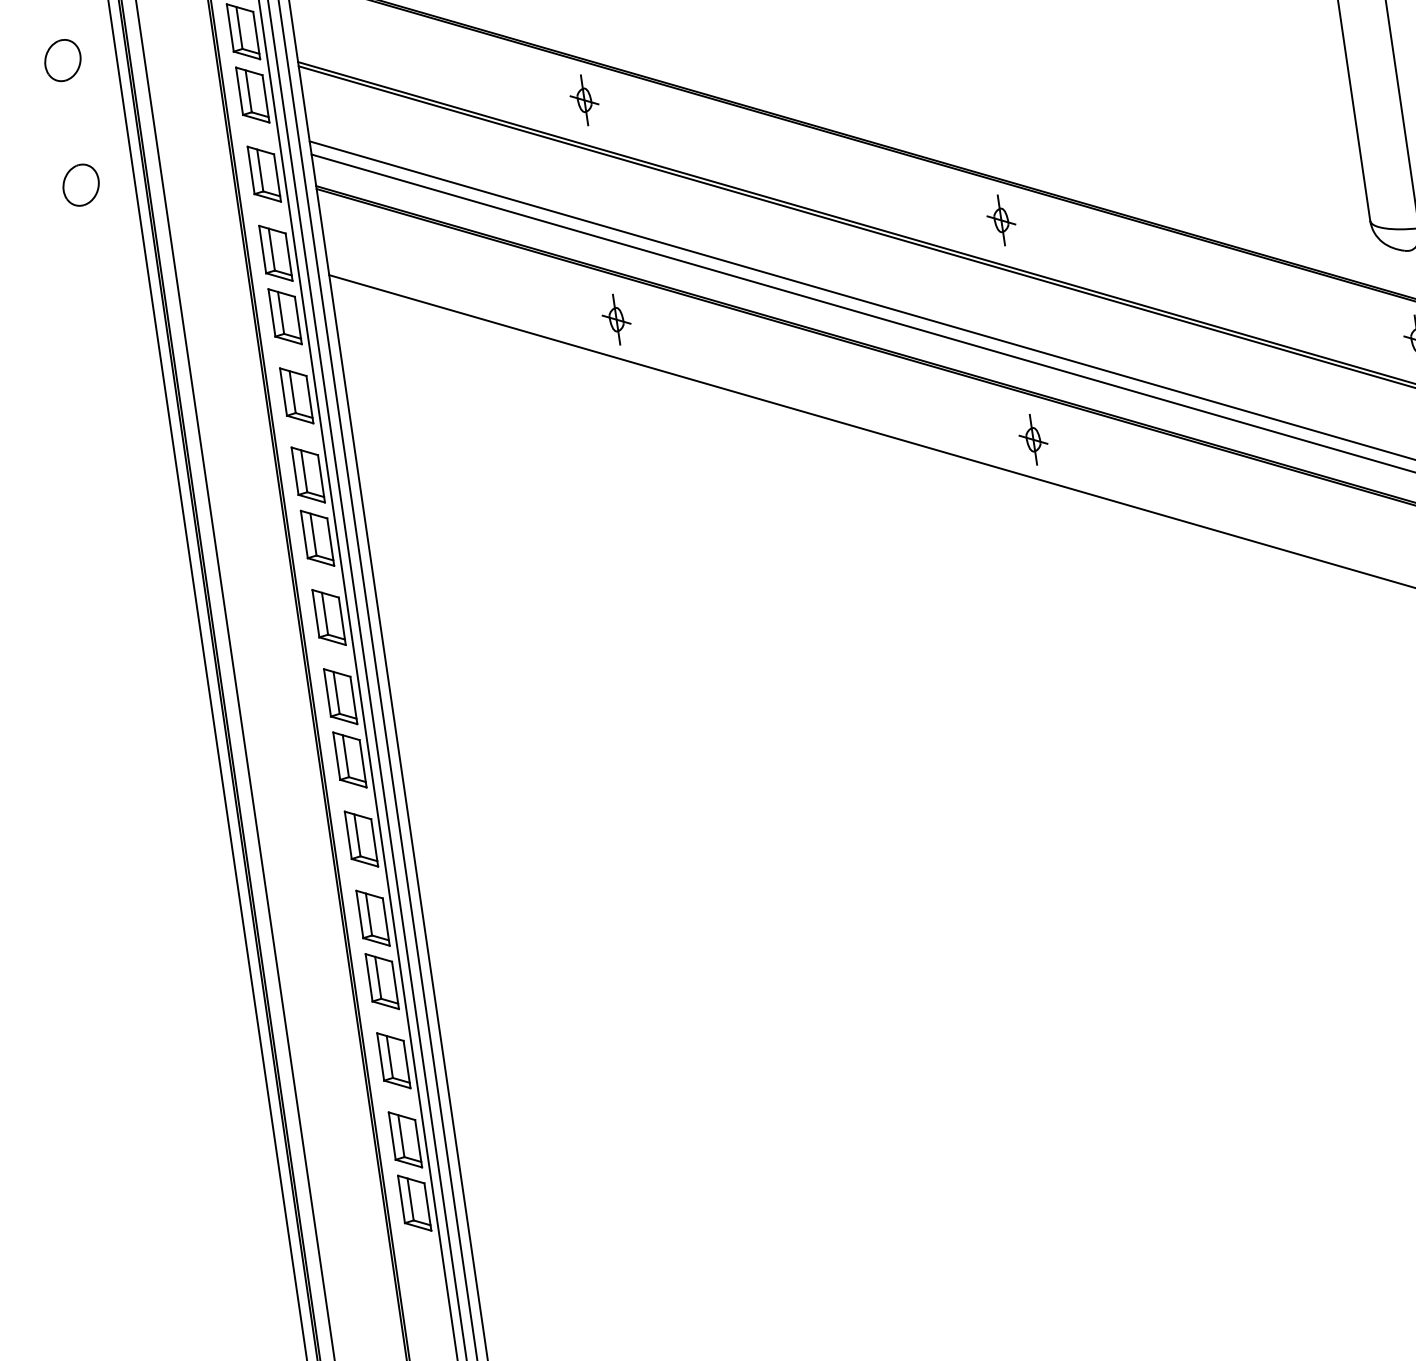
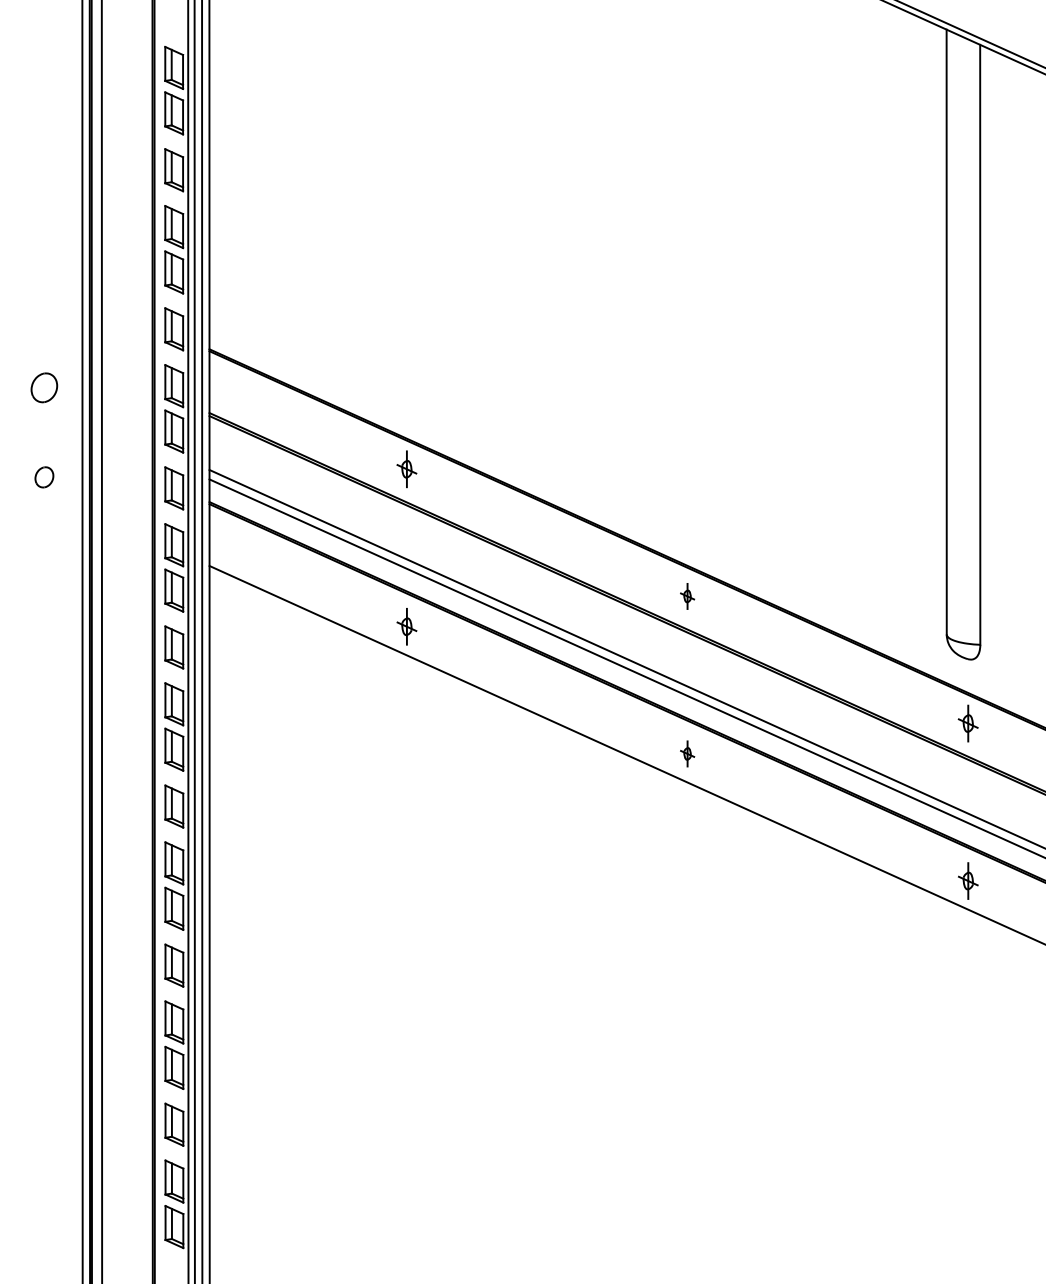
part: (81, 185) -> (44, 477), size x0.7
part: (1001, 220) -> (687, 596), size x0.7
part: (1033, 439) -> (687, 753), size x0.7

